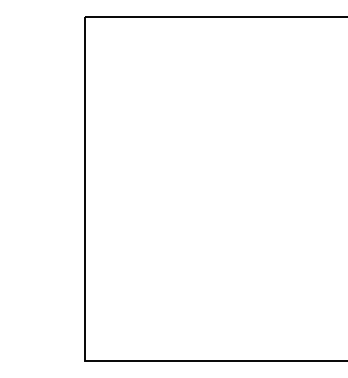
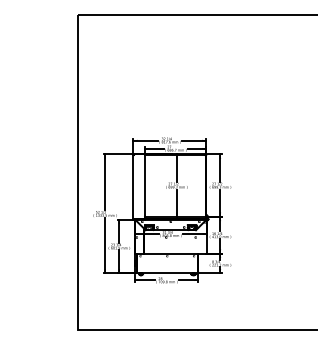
part: (177, 230) -> (162, 210), added

